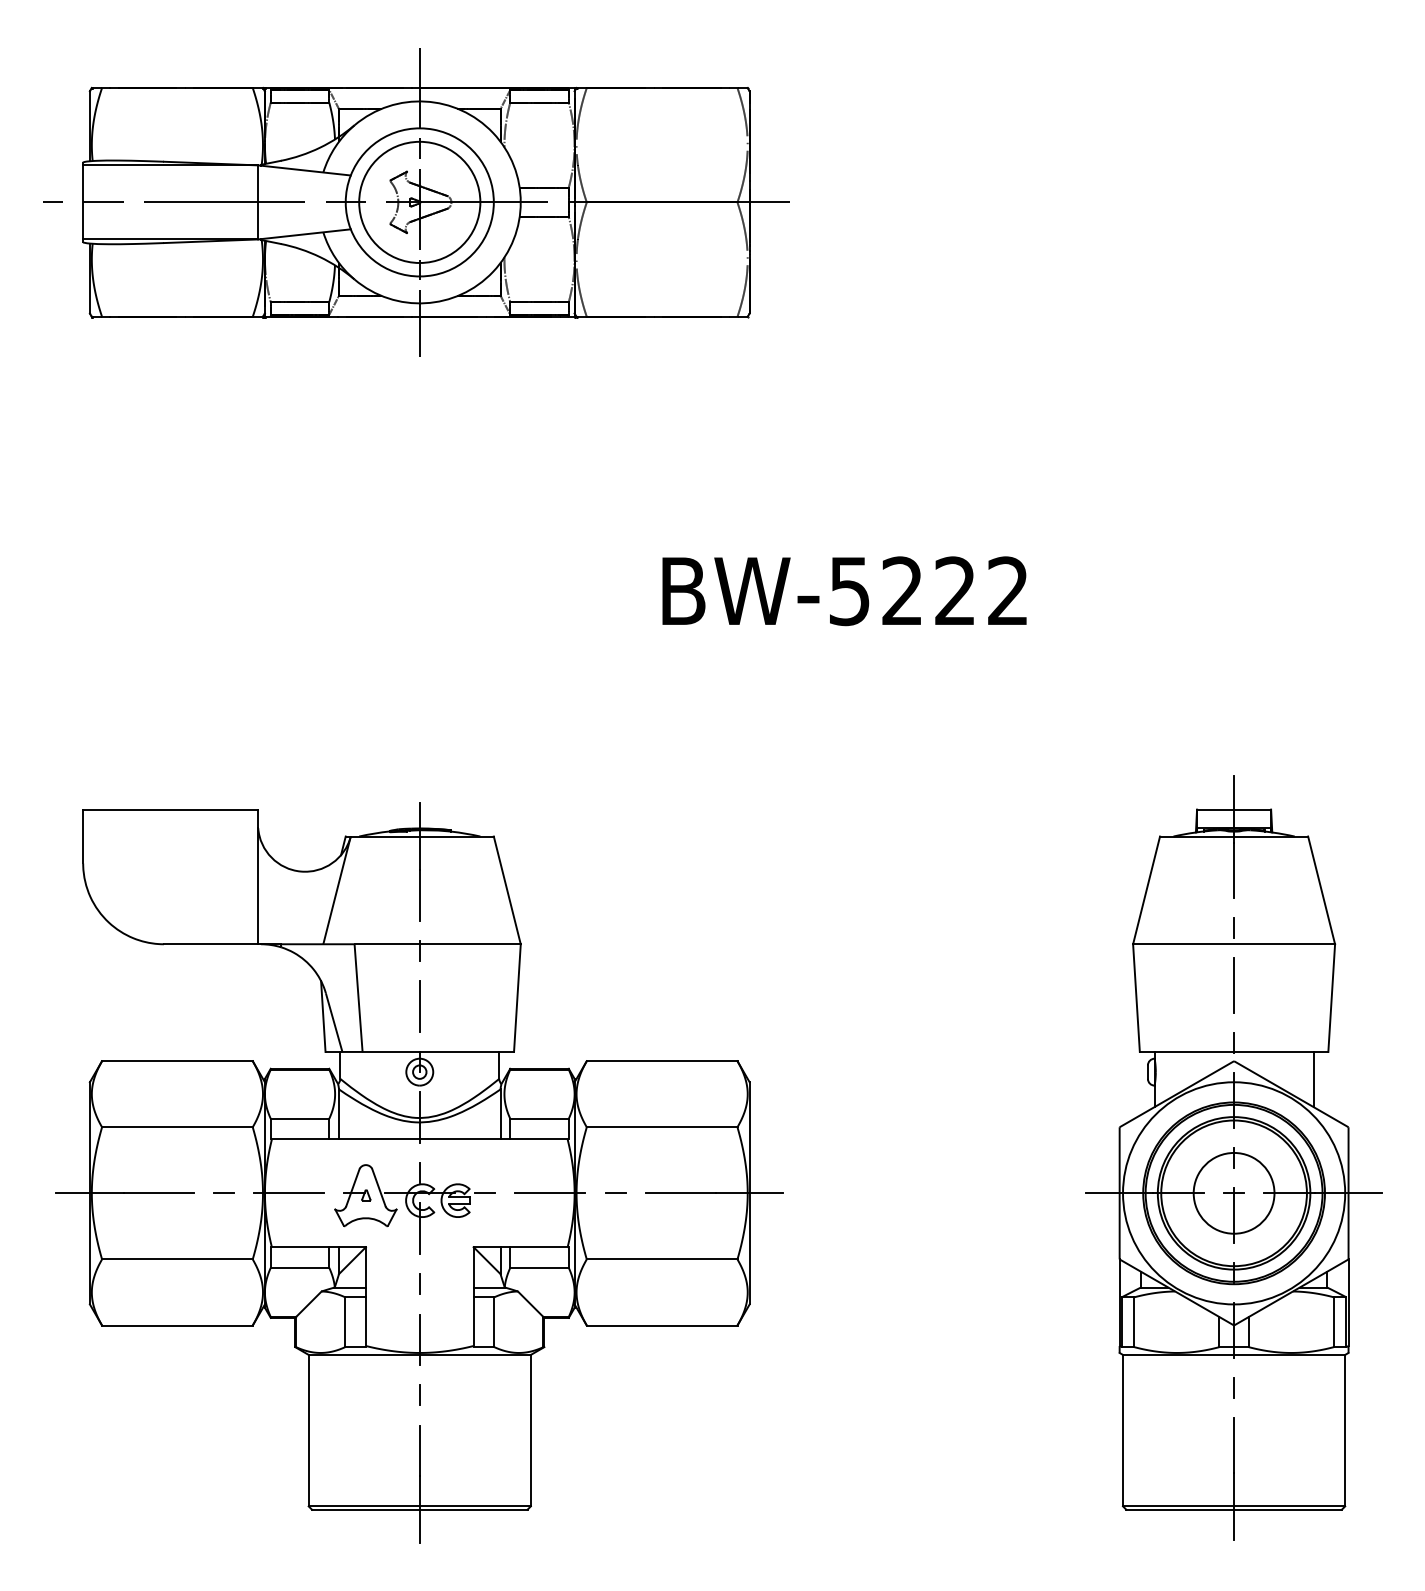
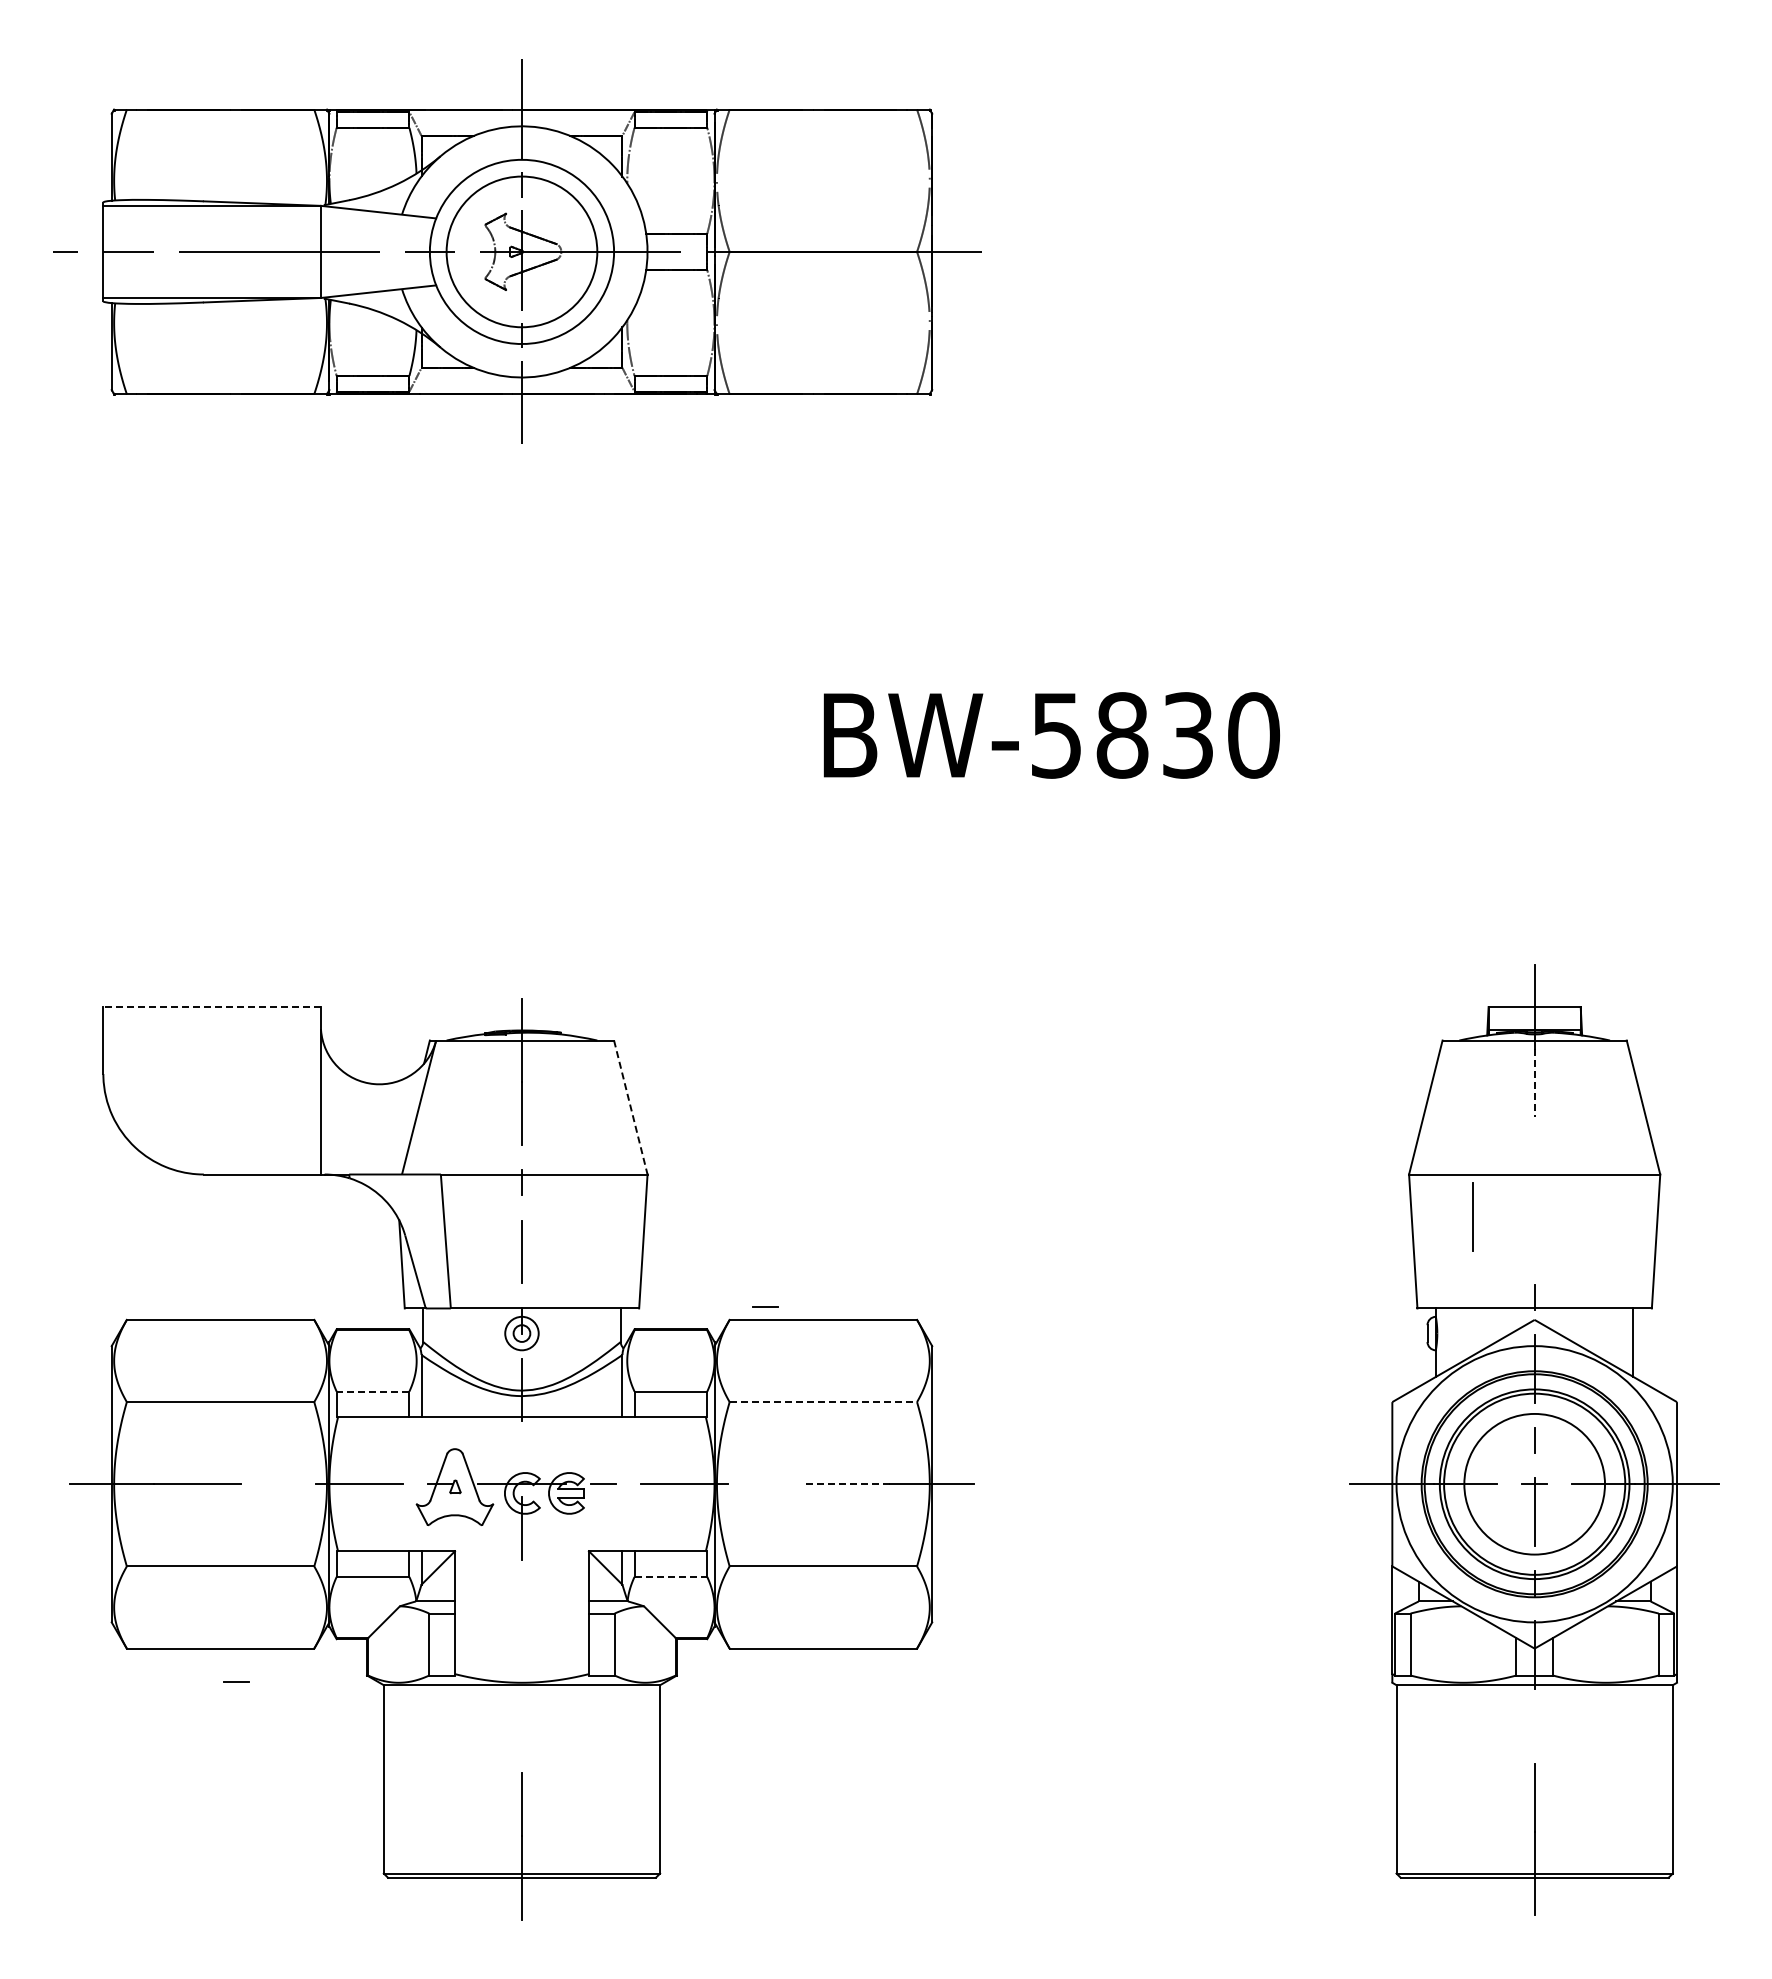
text: (955, 591) -> (1188, 735), BW-5222 -> BW-5830
line: (170, 809) -> (212, 1007), solid -> dashed
line: (1233, 870) -> (1534, 1082), solid -> dashed
line: (507, 891) -> (630, 1108), solid -> dashed
line: (1233, 927) -> (1534, 1153), removed
line: (1233, 985) -> (1472, 1216), moved
line: (299, 1118) -> (372, 1391), solid -> dashed
line: (662, 1127) -> (823, 1402), solid -> dashed
line: (419, 1172) -> (521, 1458), removed
line: (224, 1192) -> (236, 1681), moved
line: (615, 1192) -> (765, 1306), moved
line: (680, 1193) -> (846, 1484), solid -> dashed
circle: (1233, 1193) -> (1534, 1484), size x1.4
line: (540, 1267) -> (671, 1576), solid -> dashed
line: (419, 1283) -> (521, 1596), removed
line: (419, 1339) -> (521, 1665), removed
line: (1233, 1388) -> (1534, 1726), removed
line: (419, 1395) -> (521, 1735), removed

